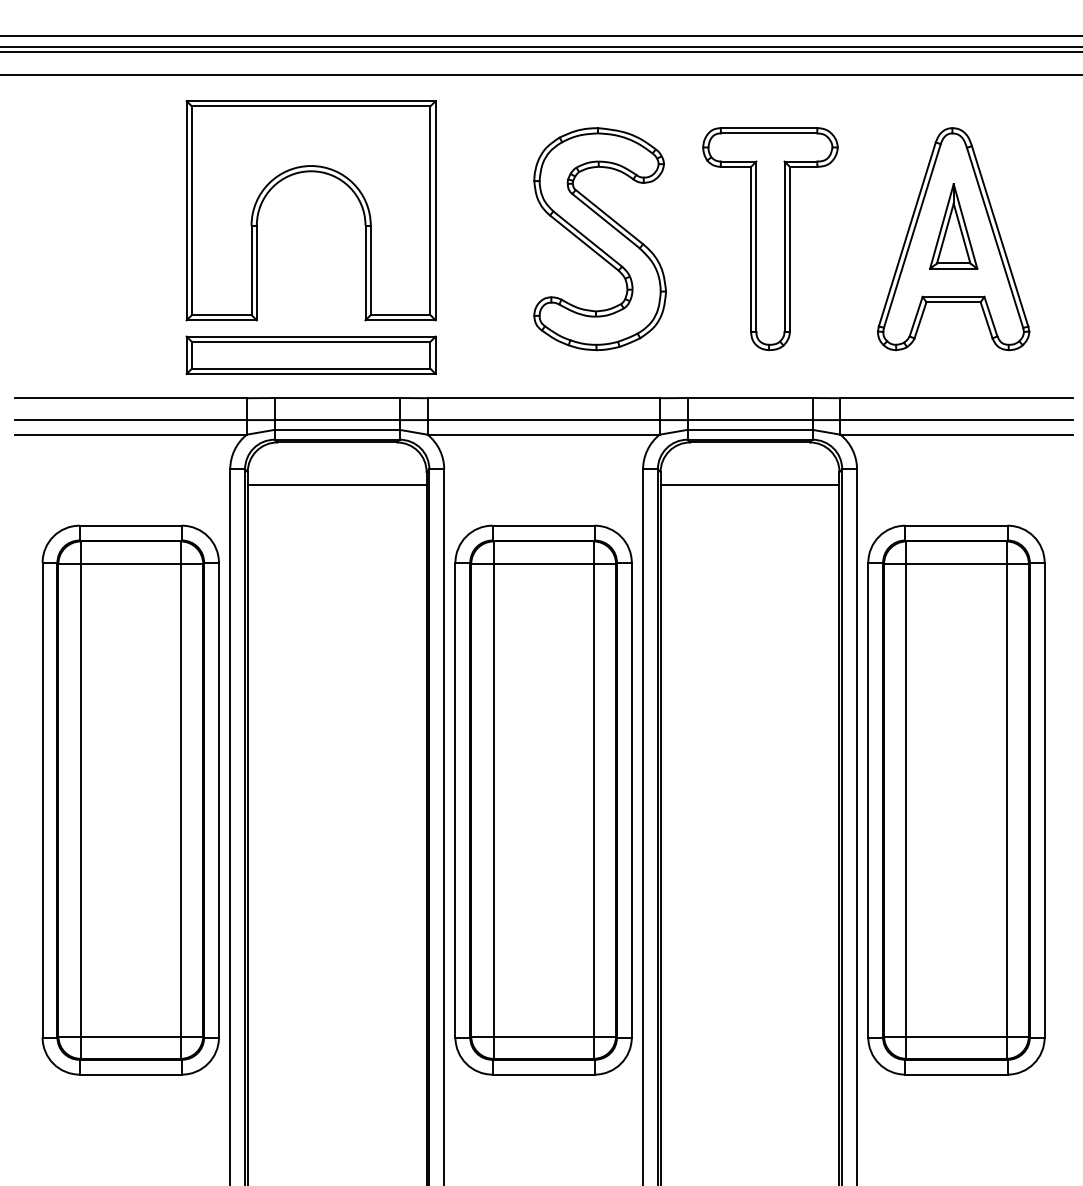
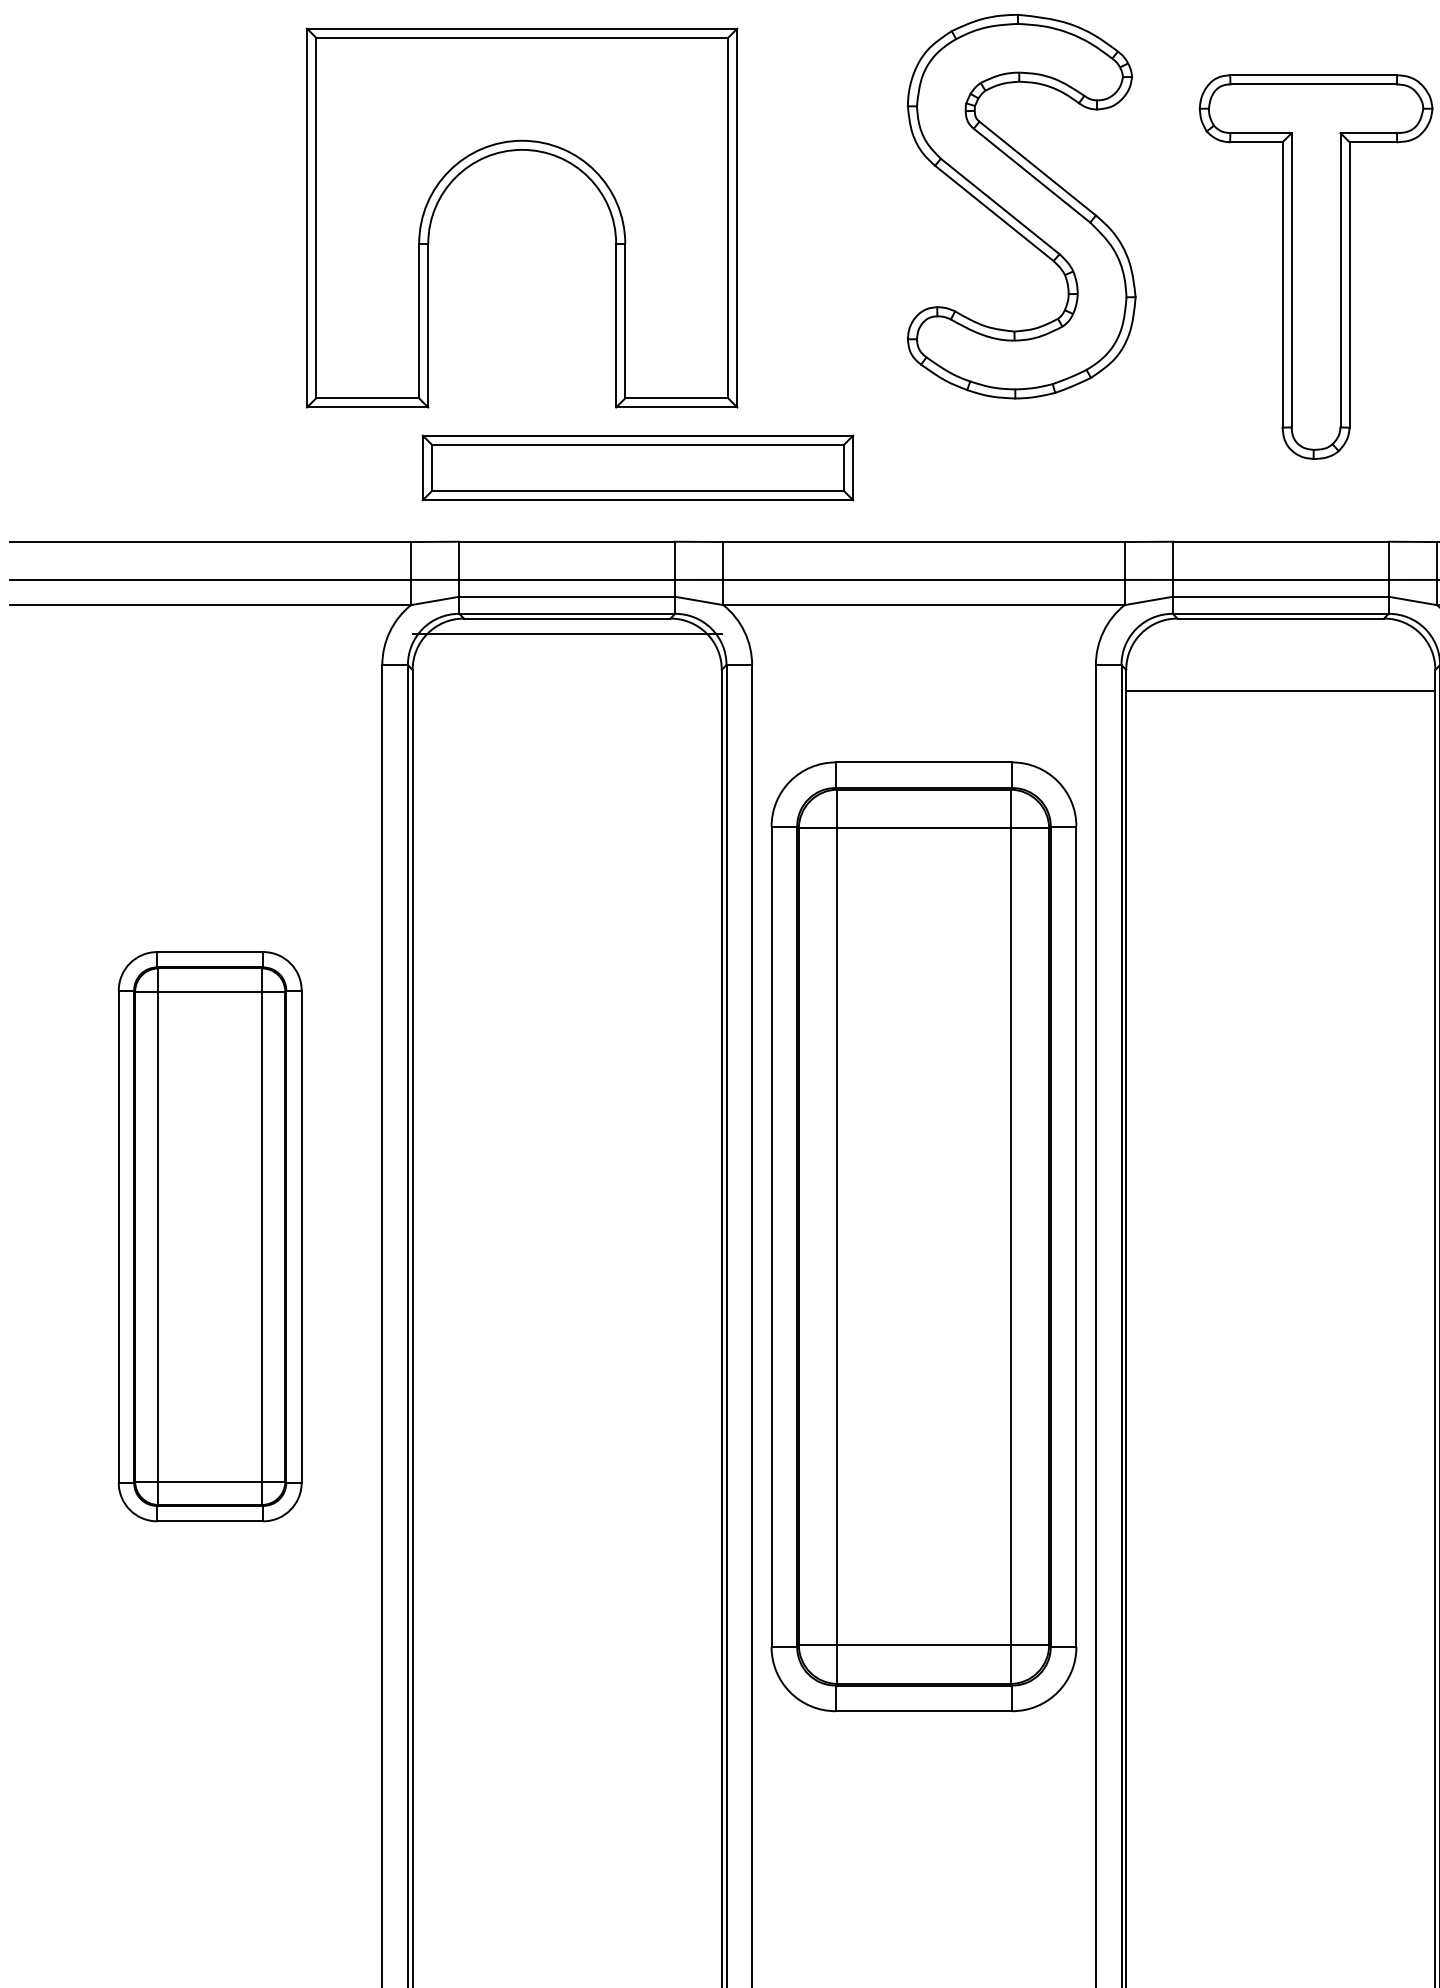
part: (599, 239) -> (1020, 207), moved
part: (310, 355) -> (636, 468), moved
line: (336, 484) -> (565, 634), moved
part: (130, 799) -> (209, 1235), size x0.6

